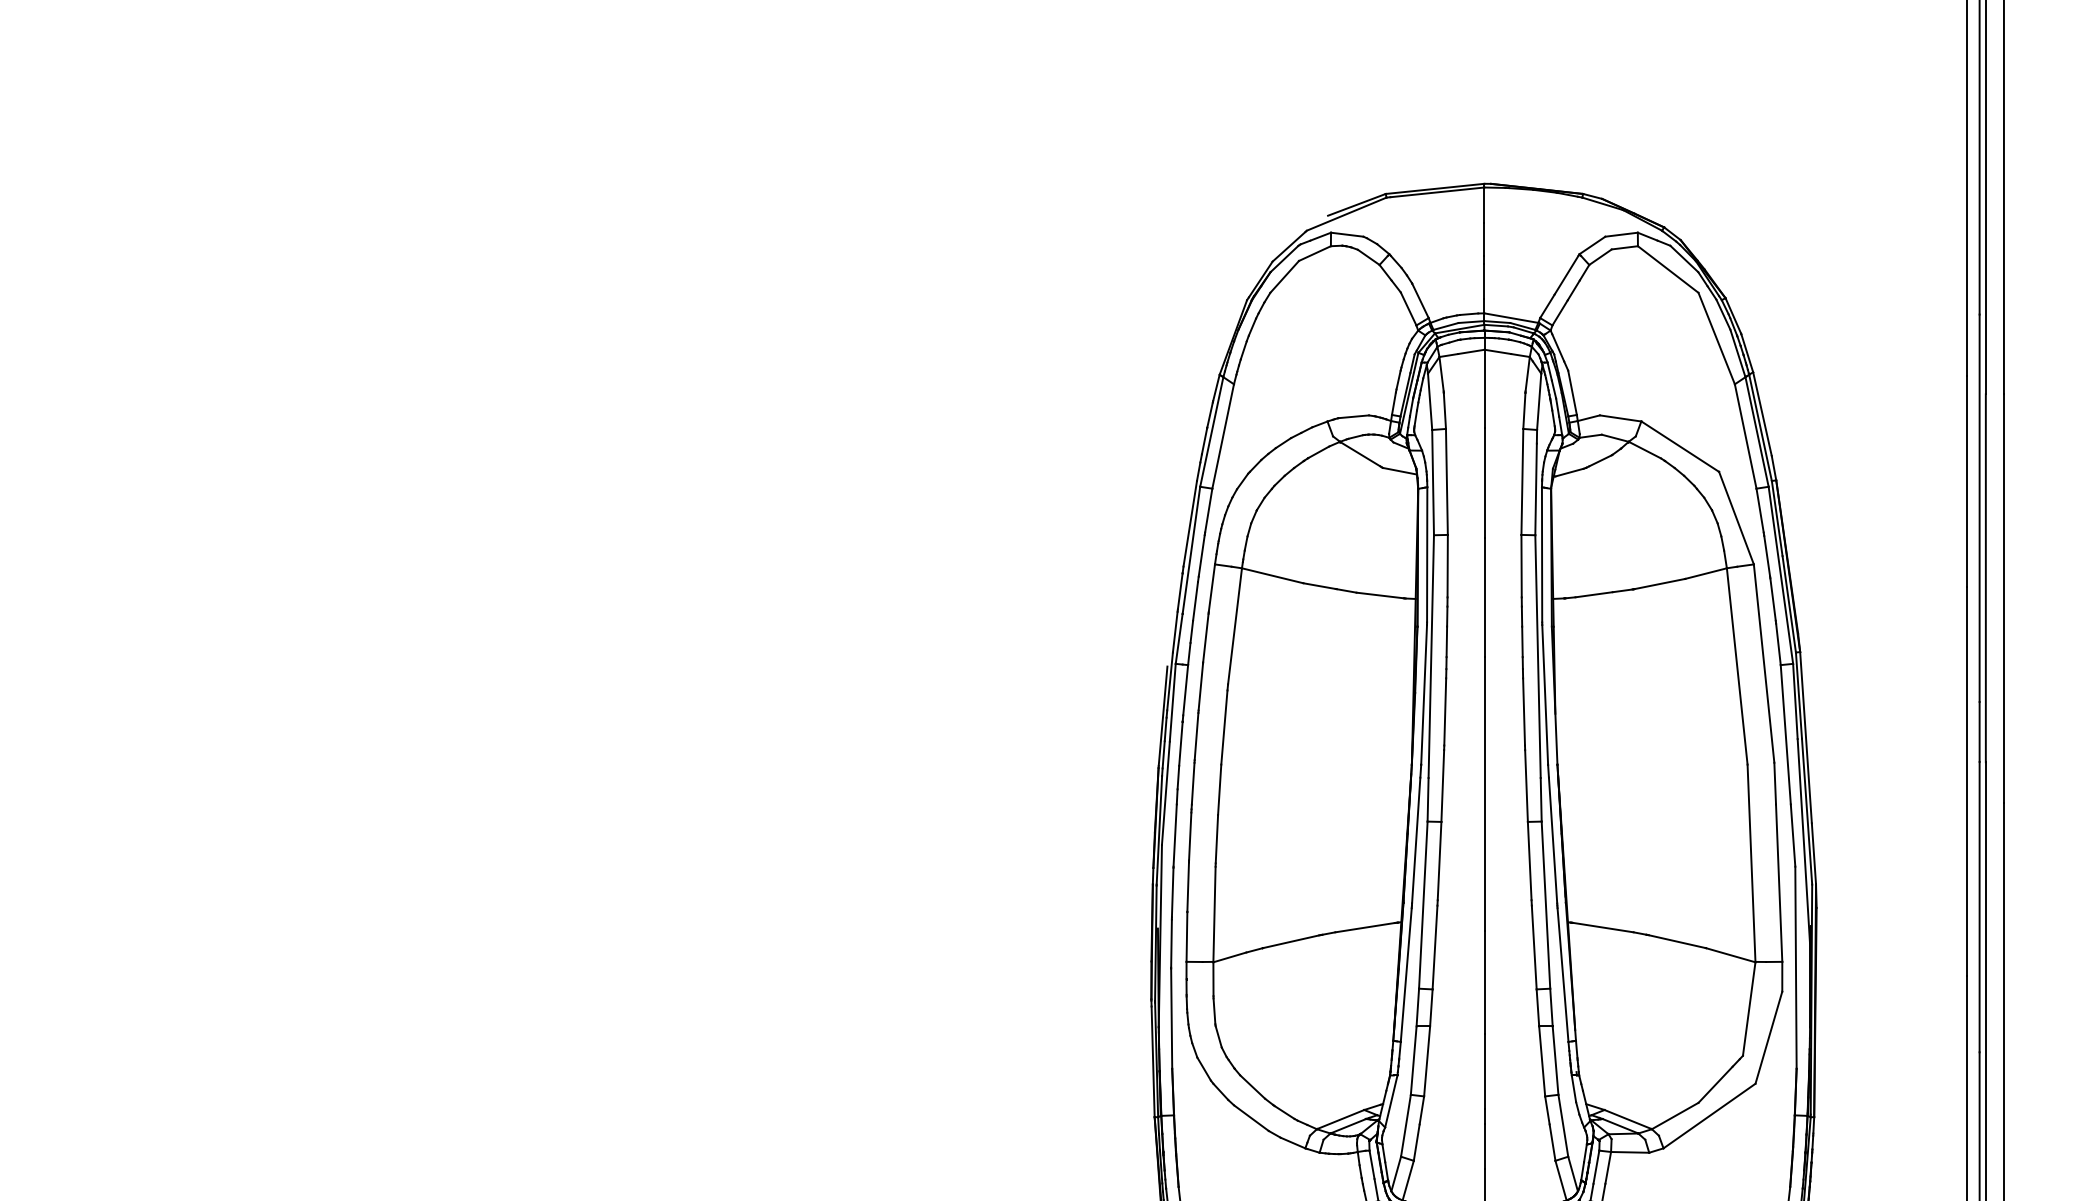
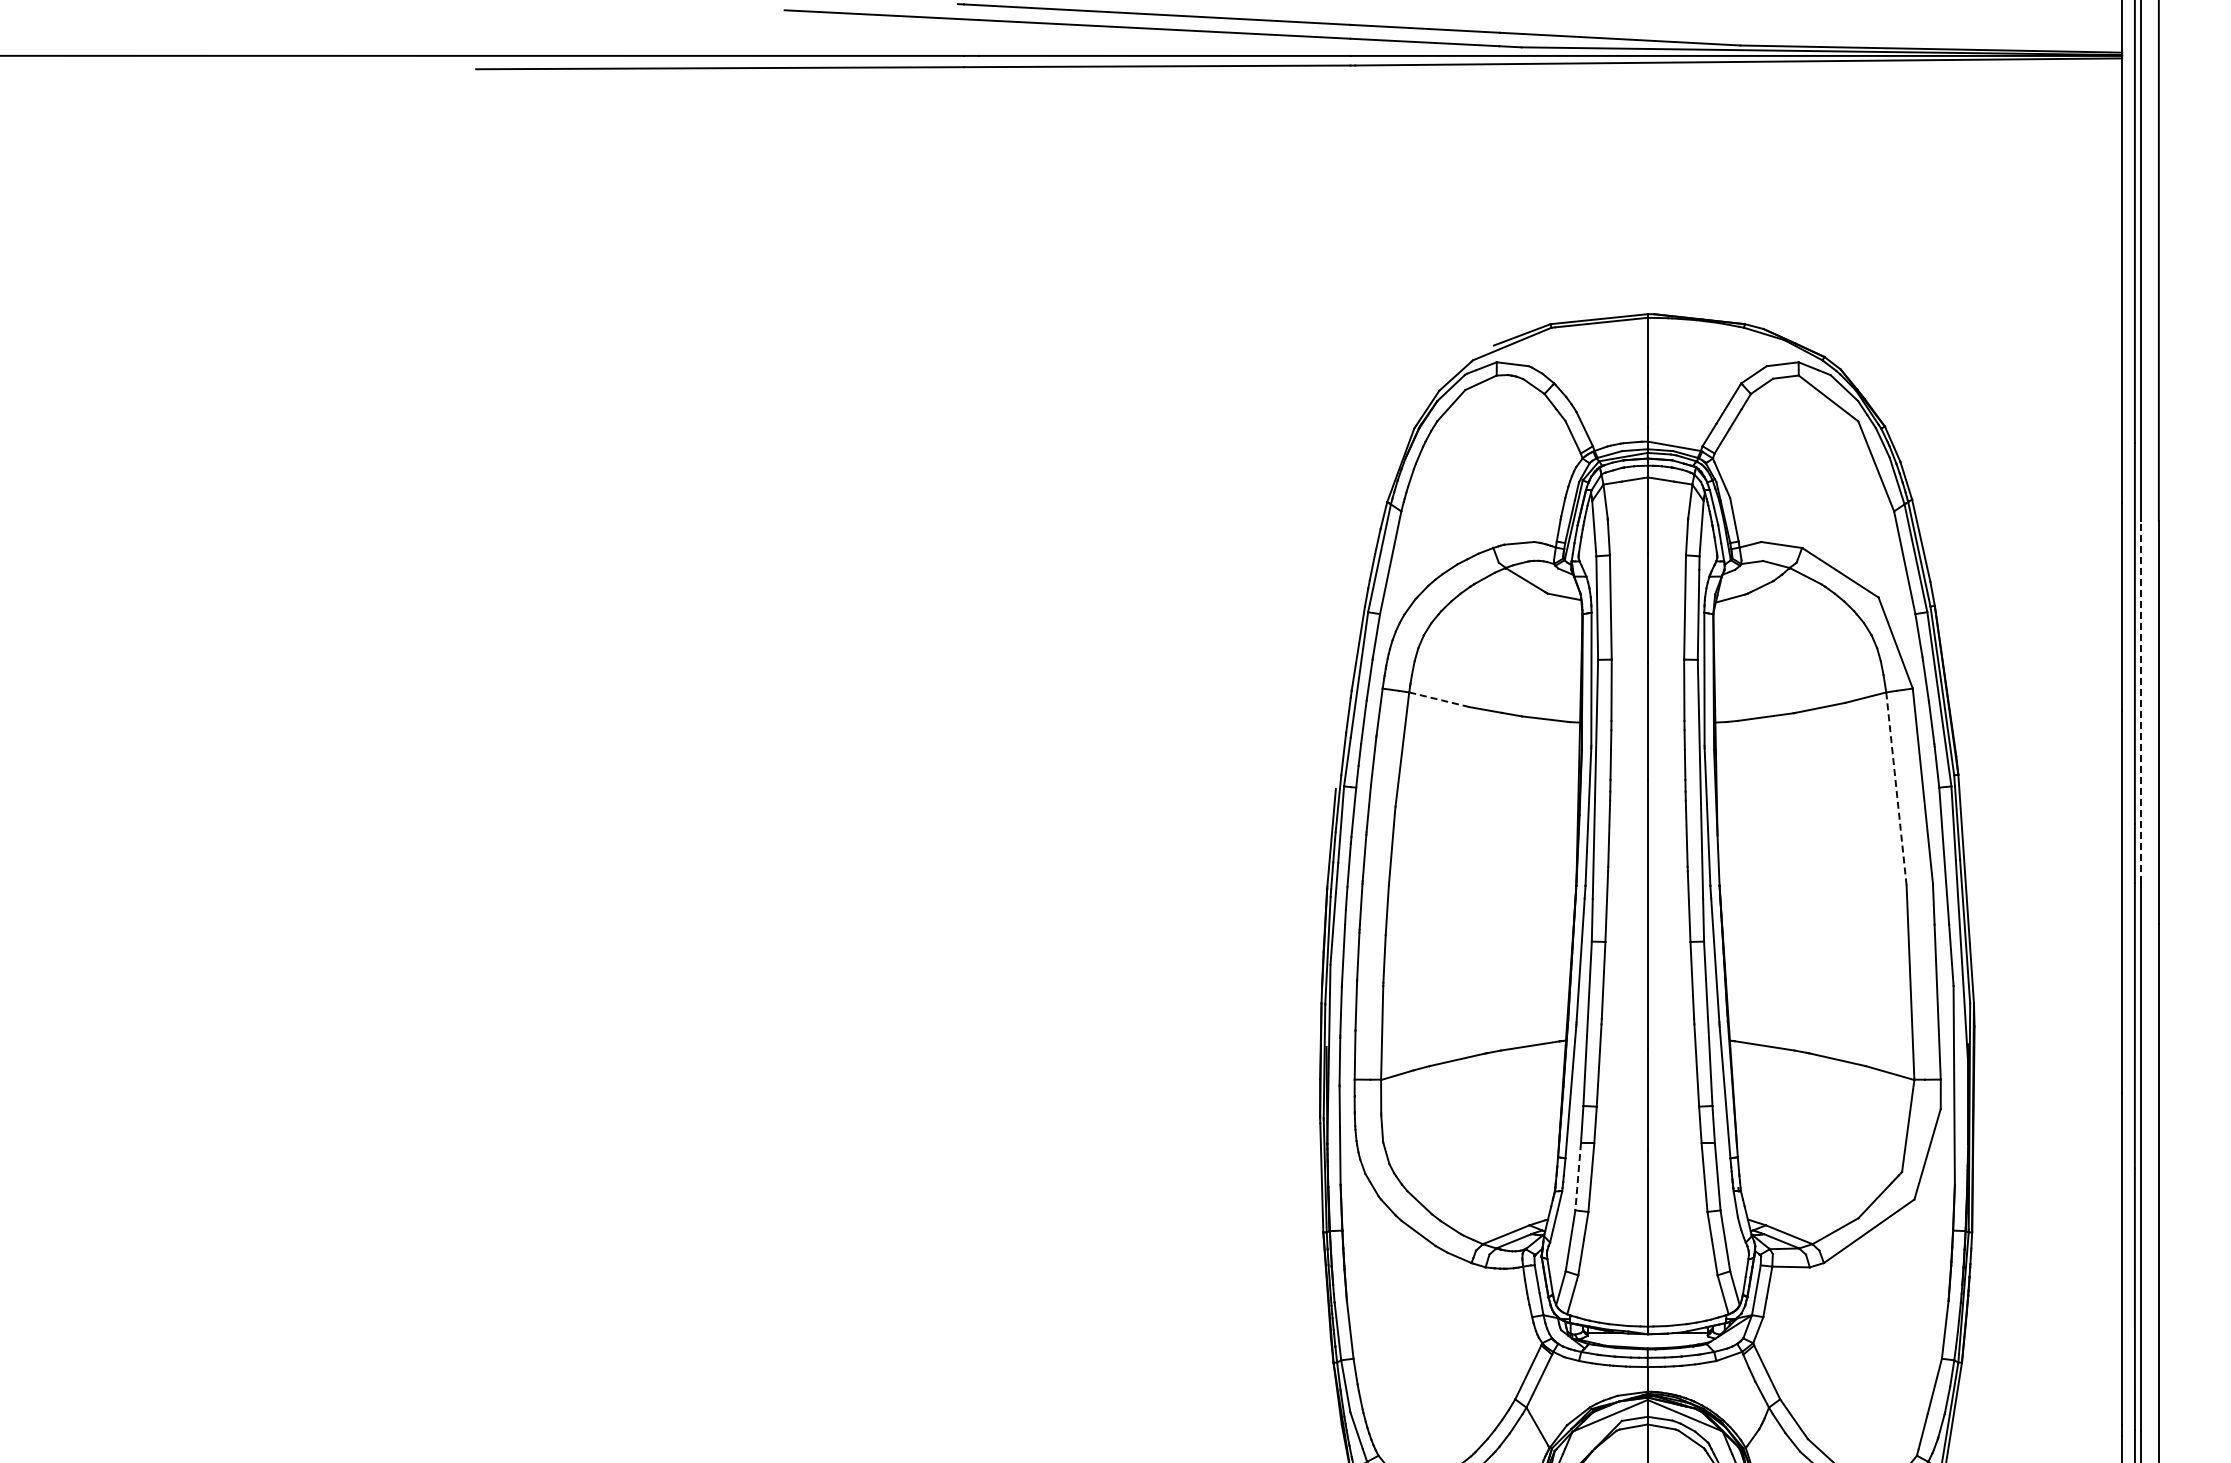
line: (1272, 575) -> (1439, 699), solid -> dashed
line: (1986, 578) -> (2141, 702), solid -> dashed
line: (1737, 666) -> (1896, 789), solid -> dashed
line: (1414, 1060) -> (1578, 1176), solid -> dashed

